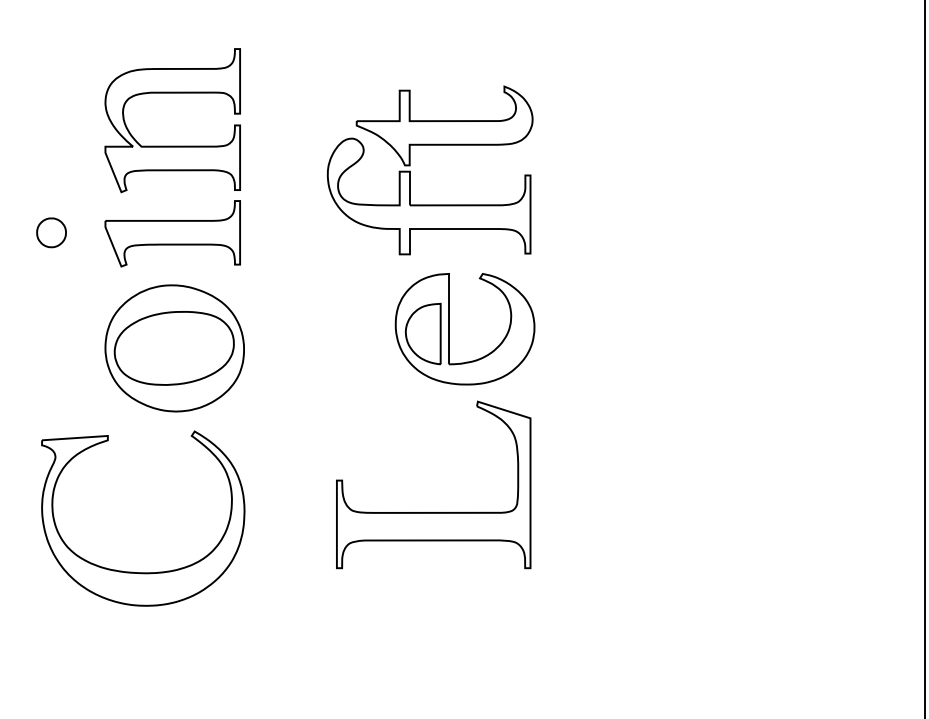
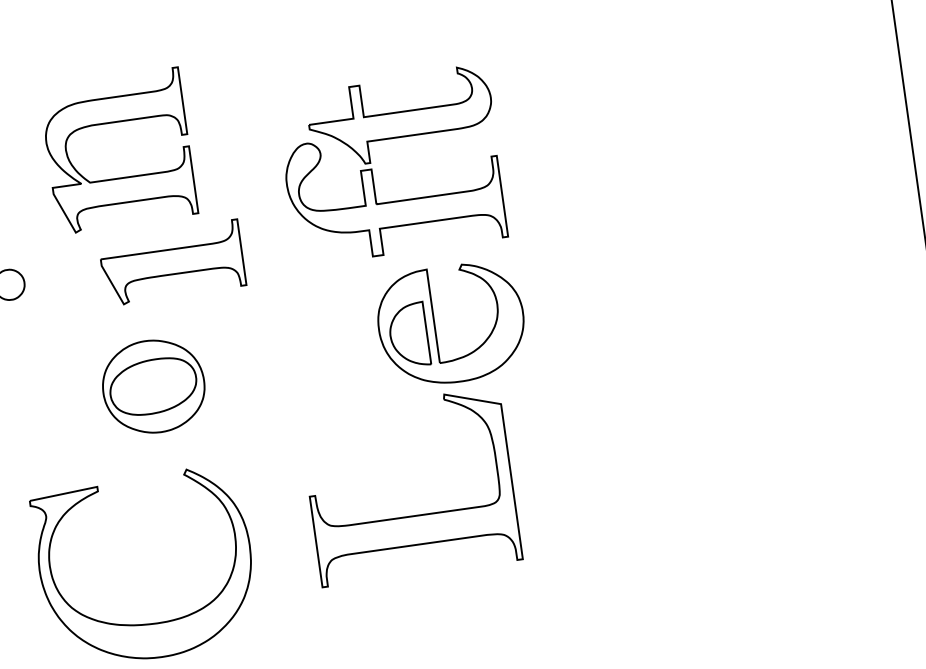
part: (172, 233) -> (172, 262), moved
part: (174, 348) -> (153, 386), size x0.7
part: (433, 512) -> (414, 515), moved

